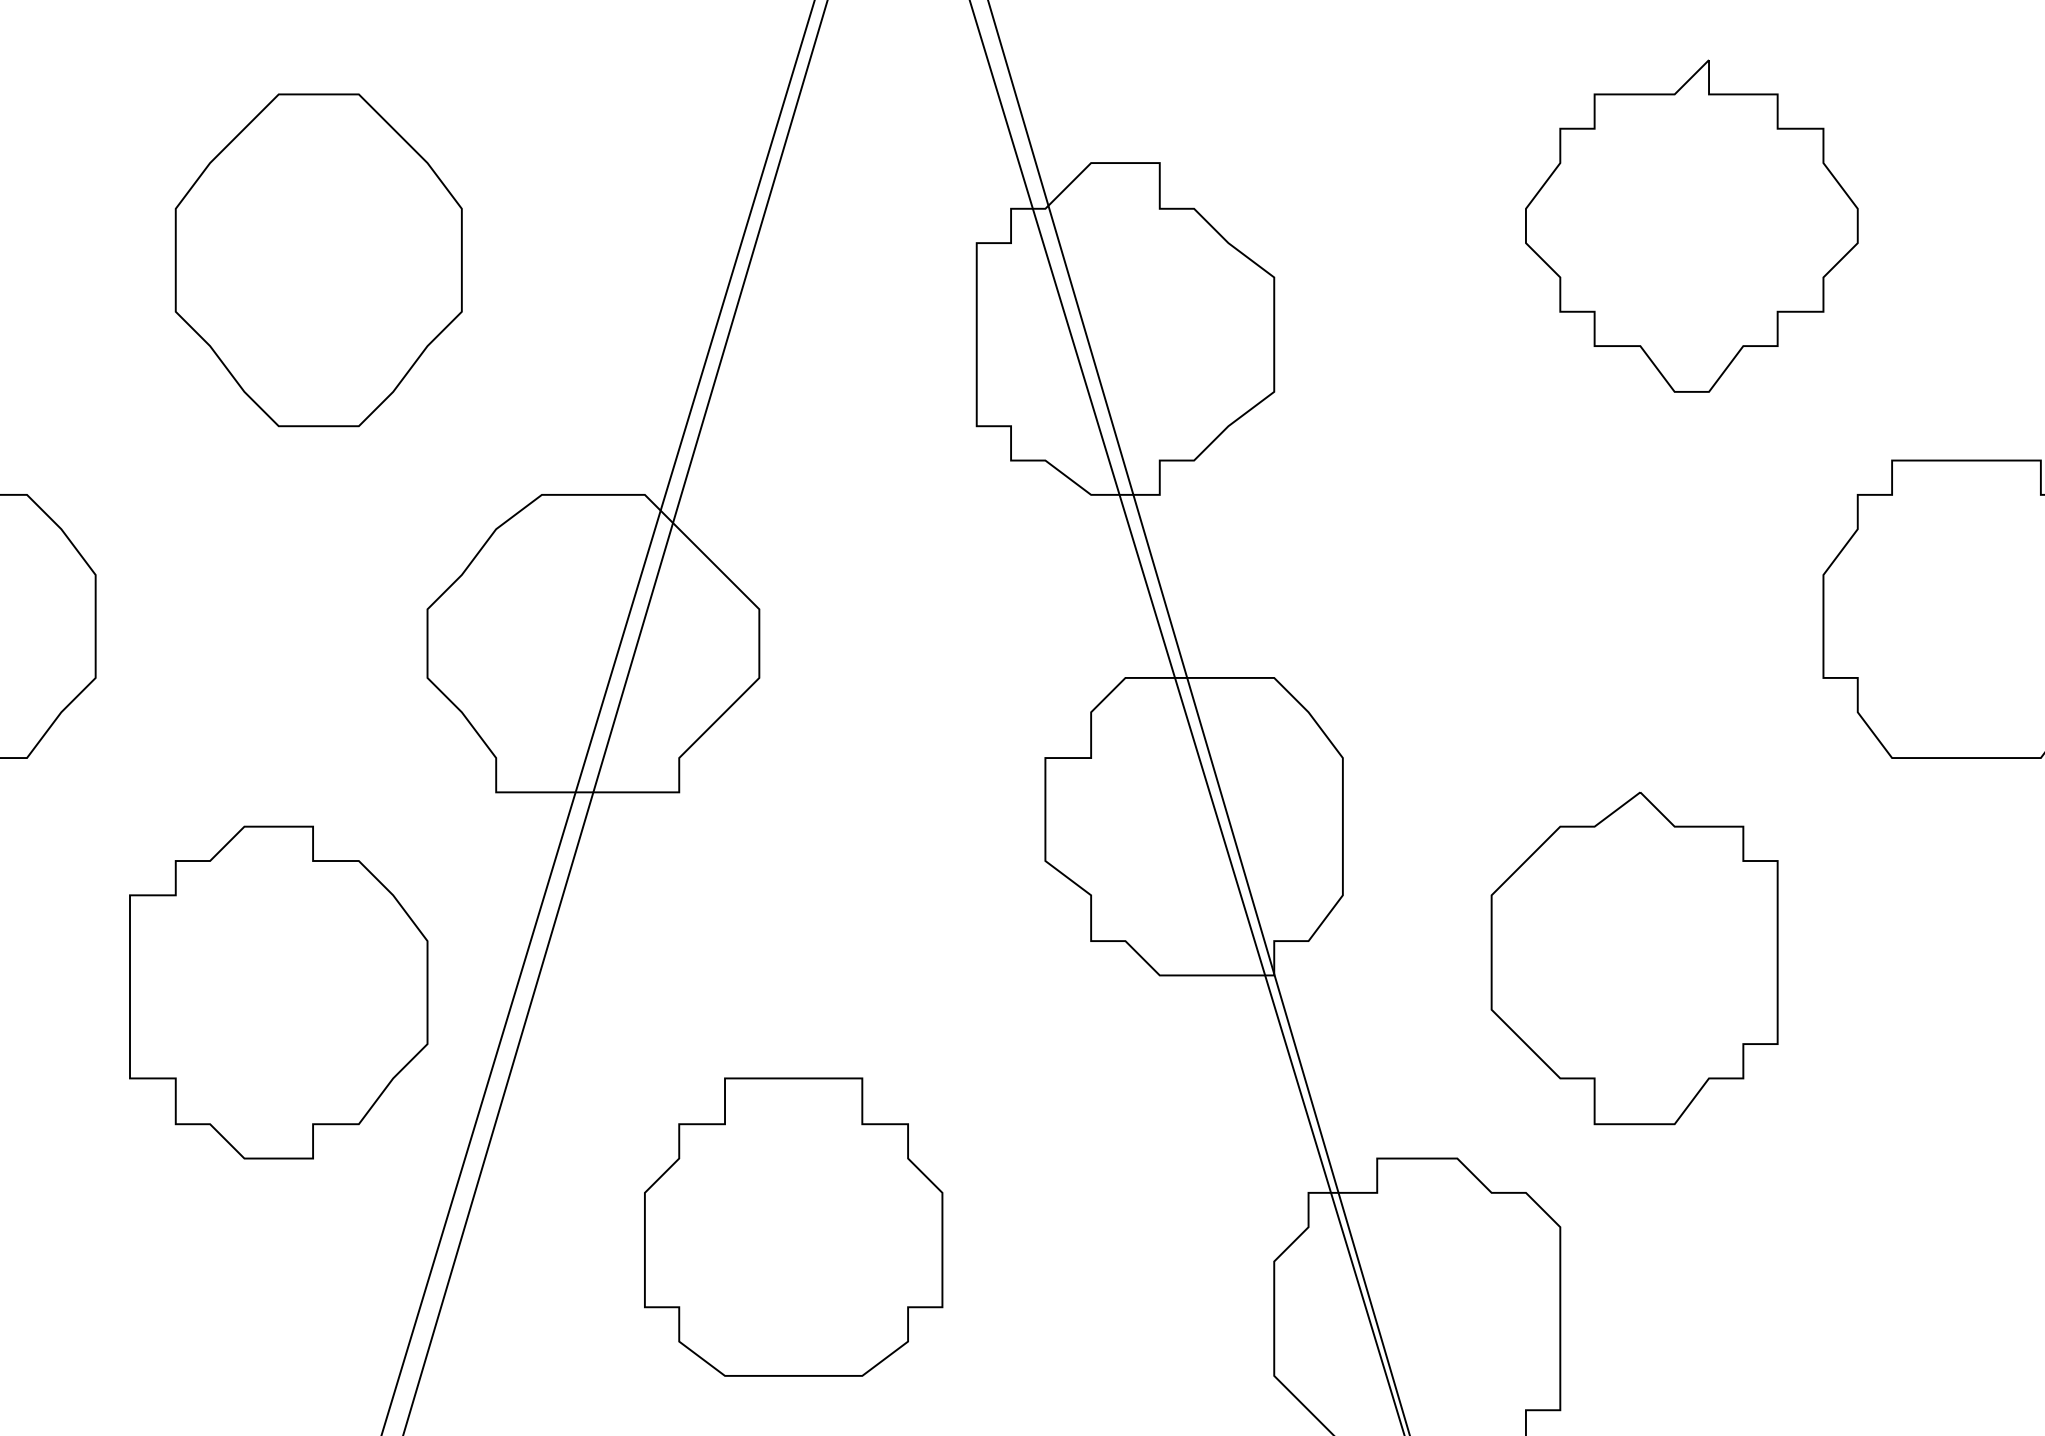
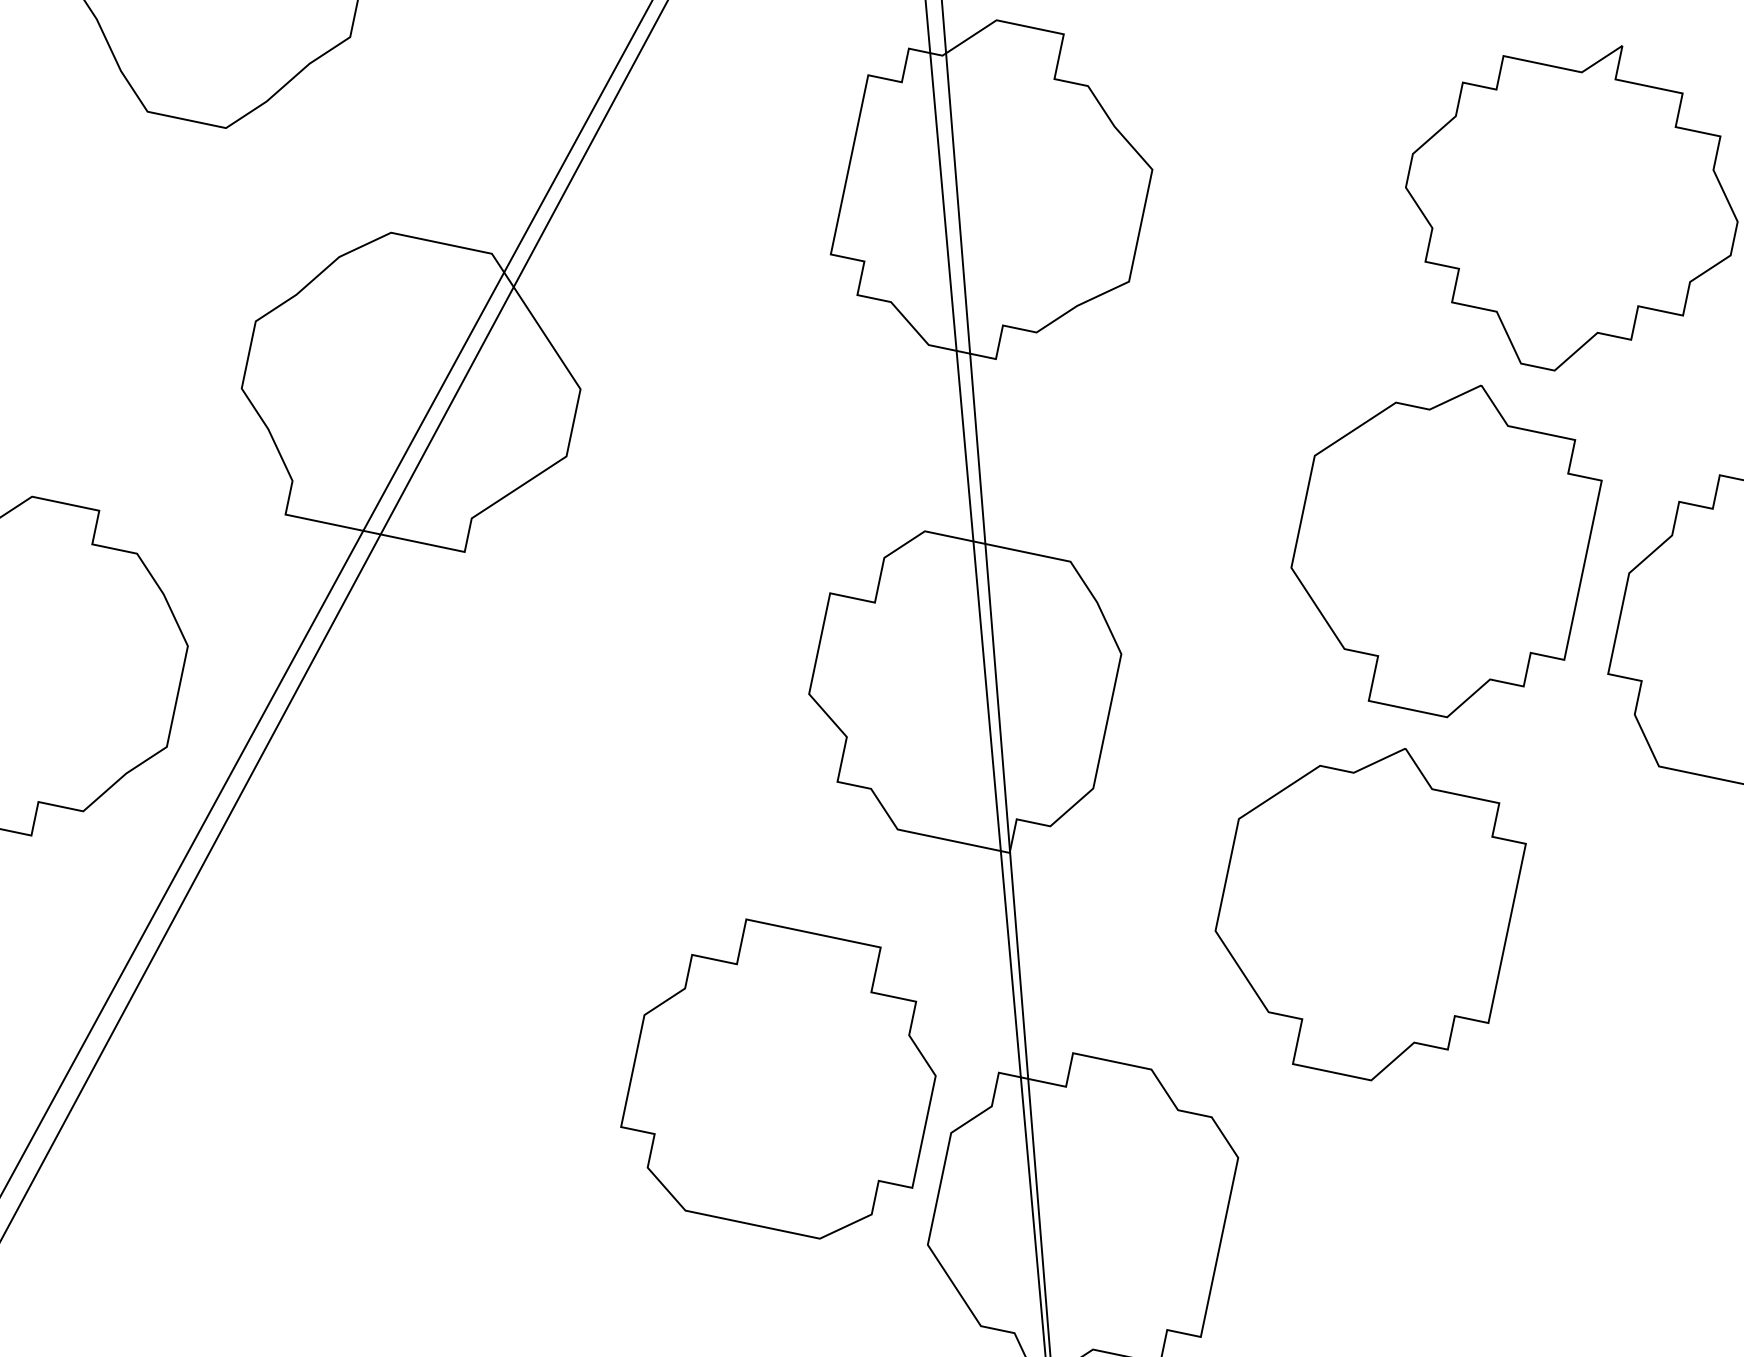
part: (1634, 587) -> (1441, 546), added
part: (793, 1226) -> (783, 1078), moved

